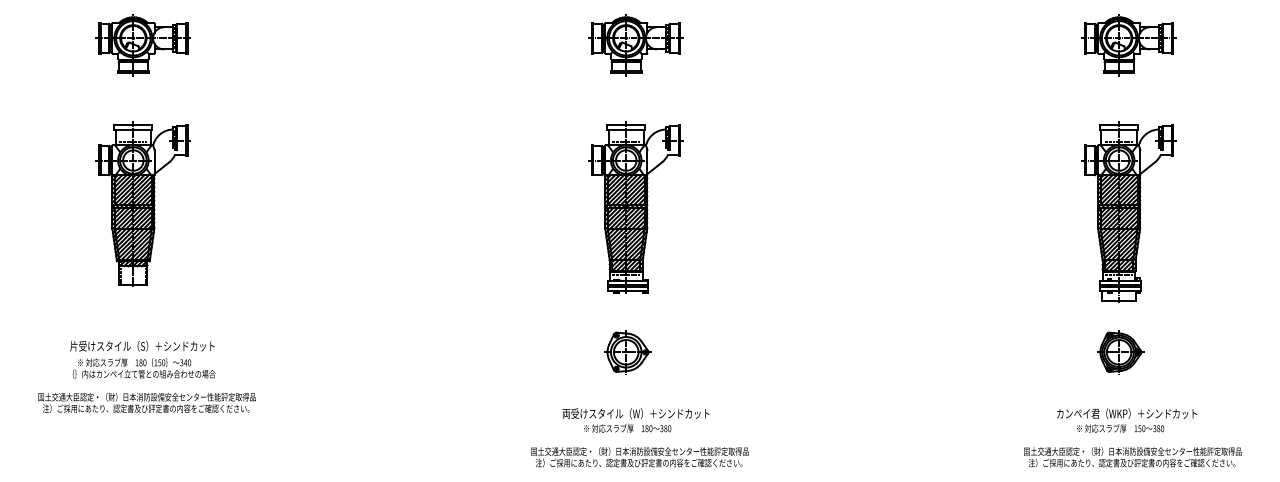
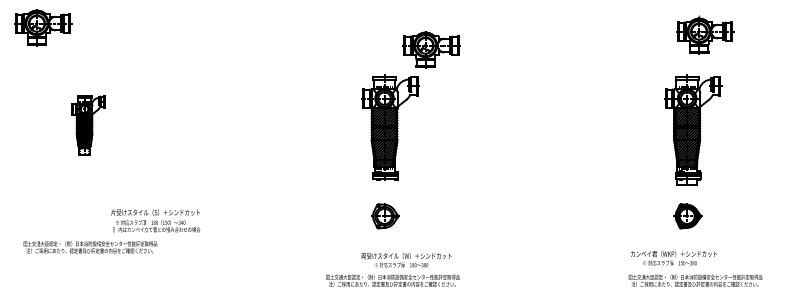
part: (143, 44) -> (43, 27), moved
part: (635, 44) -> (431, 49), moved
part: (1129, 44) -> (705, 35), moved
part: (143, 204) -> (88, 125), size x0.6
text: (142, 359) -> (155, 220), moved
text: (635, 419) -> (406, 259), moved
text: (1126, 419) -> (673, 257), moved

